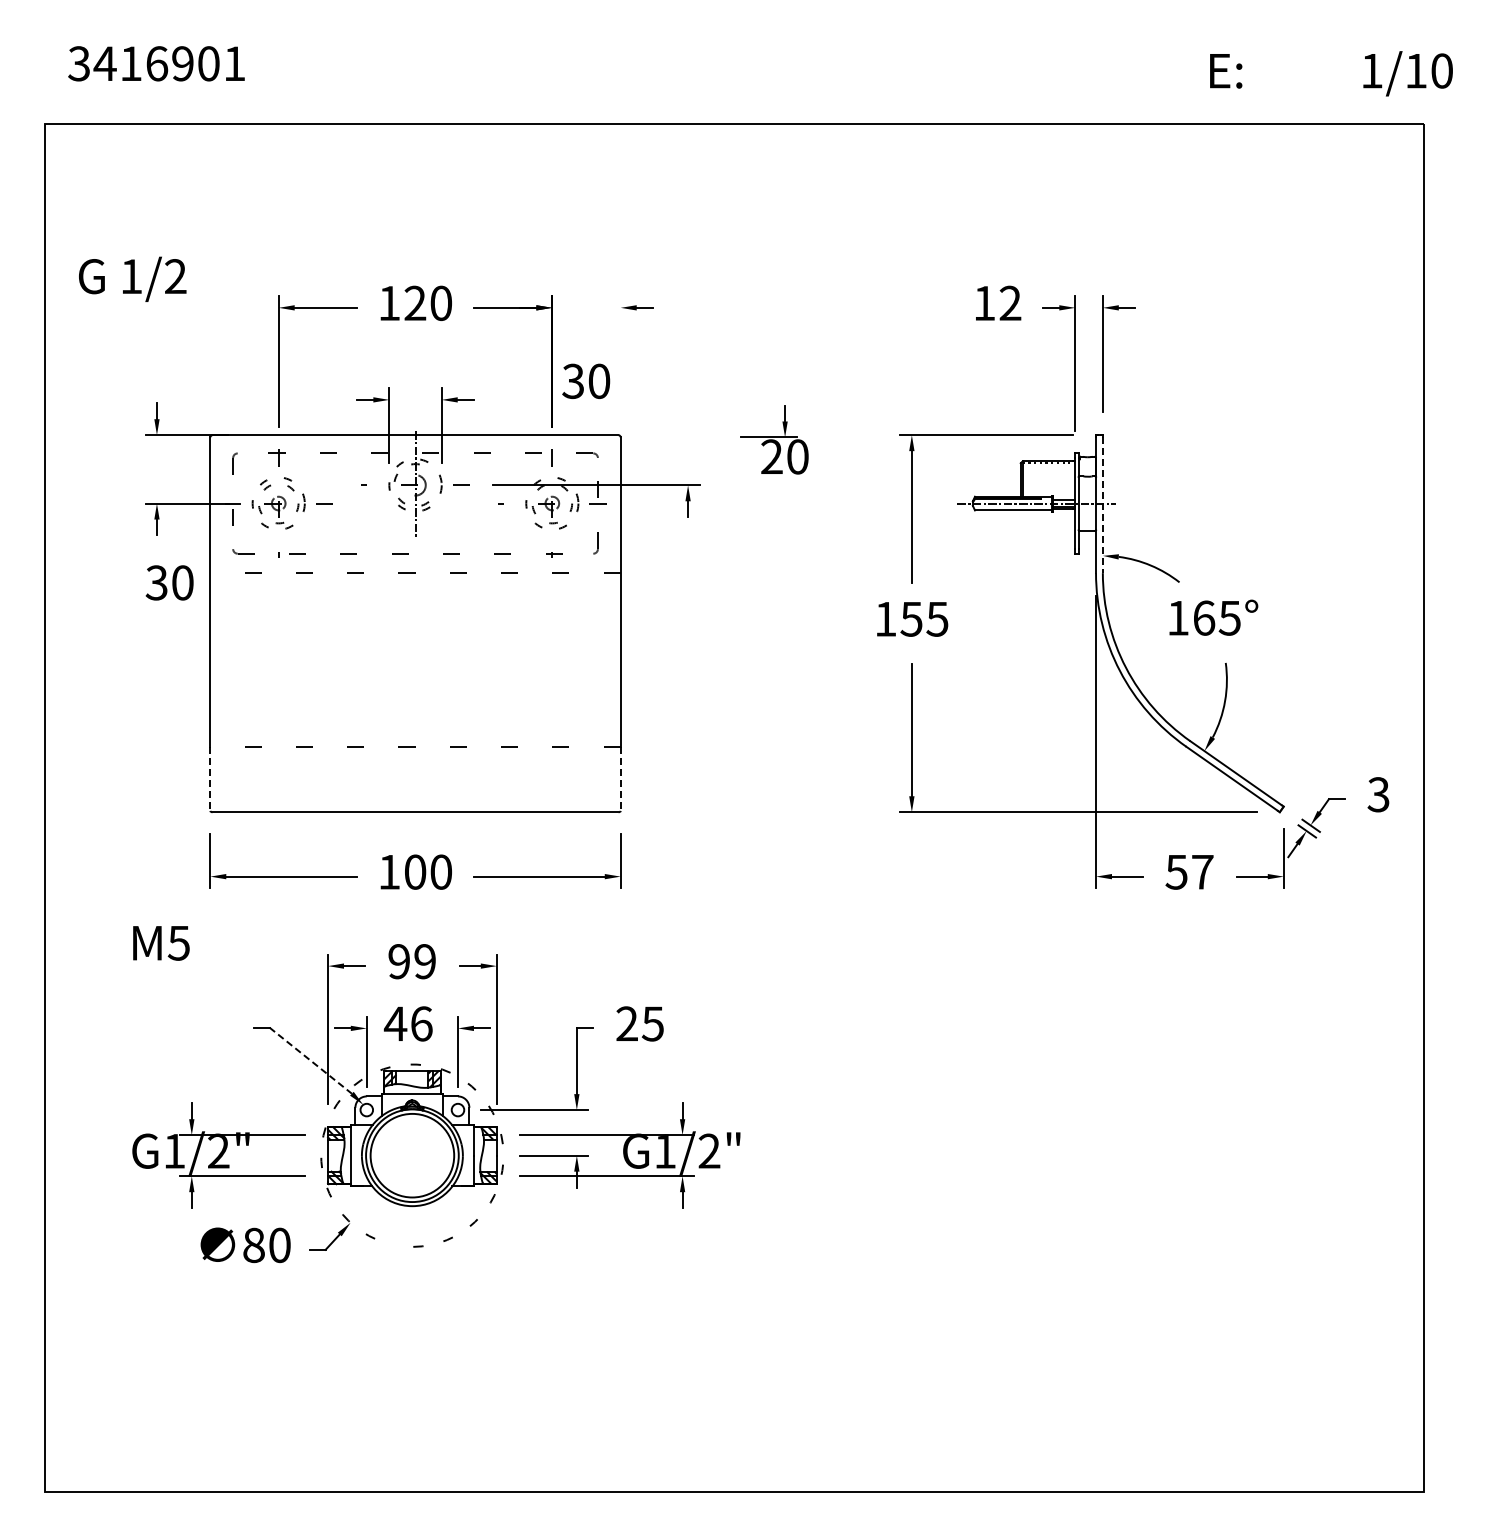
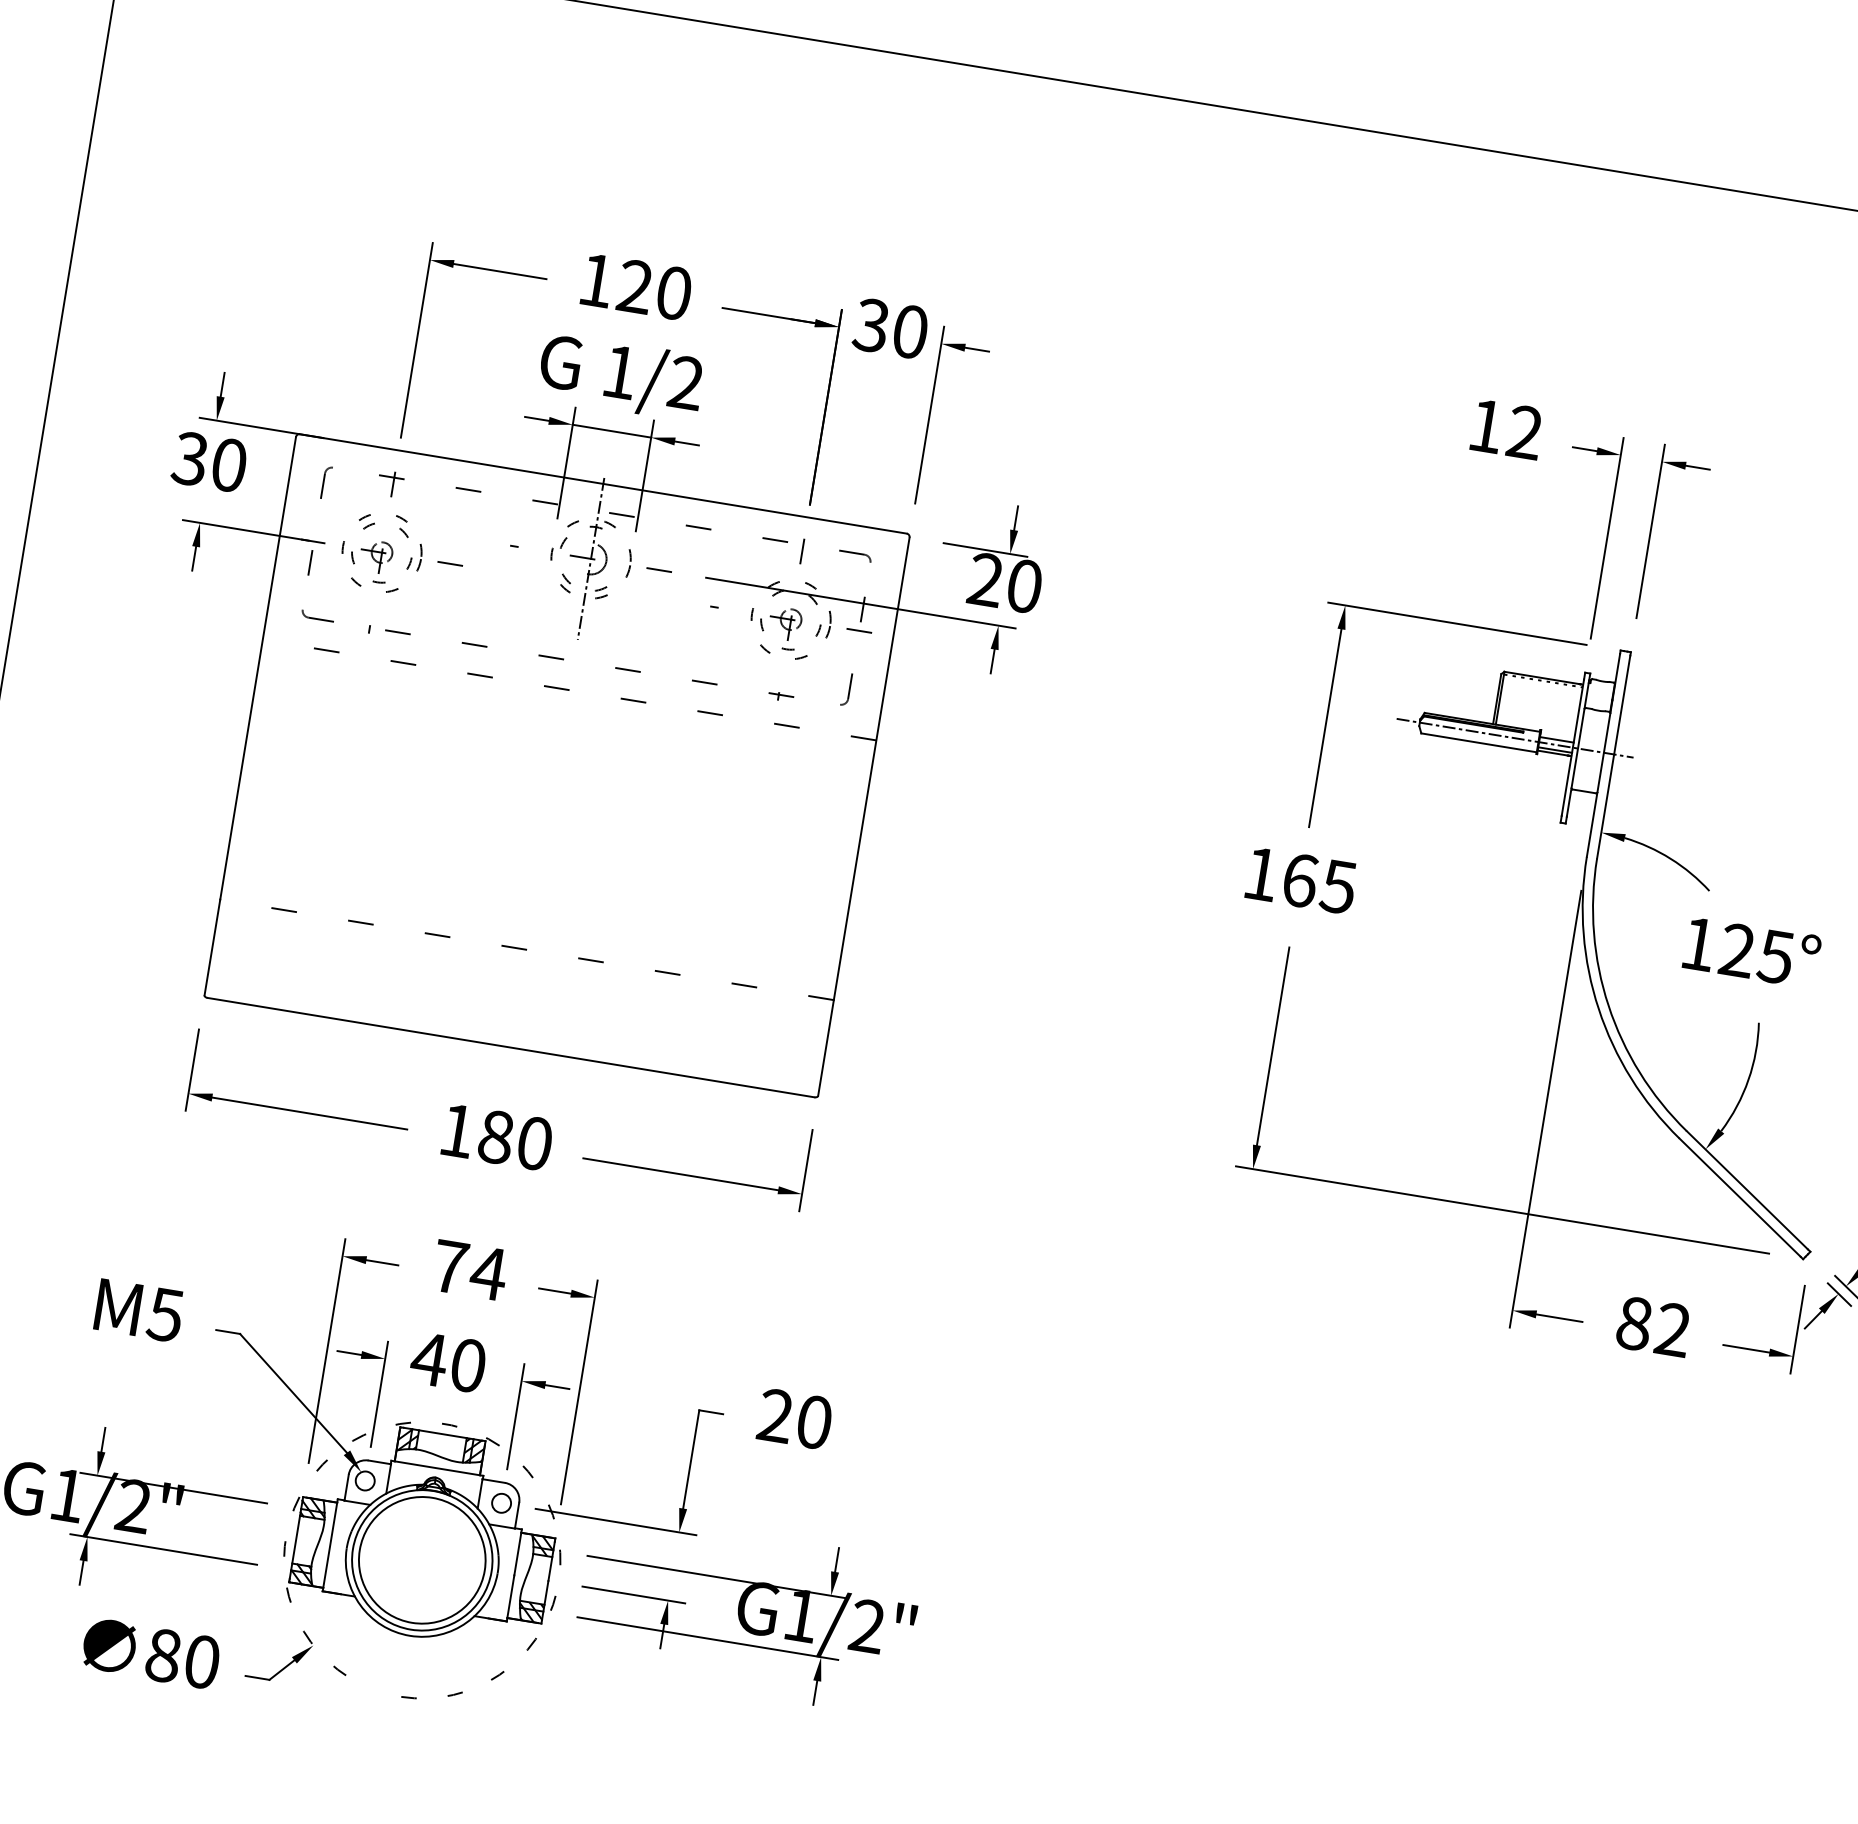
text: (132, 278) -> (621, 375), moved
line: (620, 355) -> (929, 415), added
text: (586, 380) -> (891, 327), moved
line: (415, 399) -> (612, 430), added
part: (774, 439) -> (993, 554), moved
line: (1102, 505) -> (1613, 757), dashed -> solid
text: (169, 582) -> (209, 461), moved
text: (1204, 617) -> (1738, 949), 165° -> 125°
text: (911, 618) -> (1299, 879), 155 -> 165
line: (210, 779) -> (212, 948), dashed -> solid
line: (620, 779) -> (825, 1048), dashed -> solid
text: (415, 871) -> (496, 1136), 100 -> 180
text: (1189, 871) -> (1653, 1325), 57 -> 82
text: (161, 943) -> (139, 1311), moved
text: (412, 961) -> (469, 1270), 99 -> 74
text: (421, 1023) -> (468, 1364), 46 -> 40
text: (652, 1023) -> (813, 1421), 25 -> 20
line: (310, 1060) -> (293, 1393), dashed -> solid

